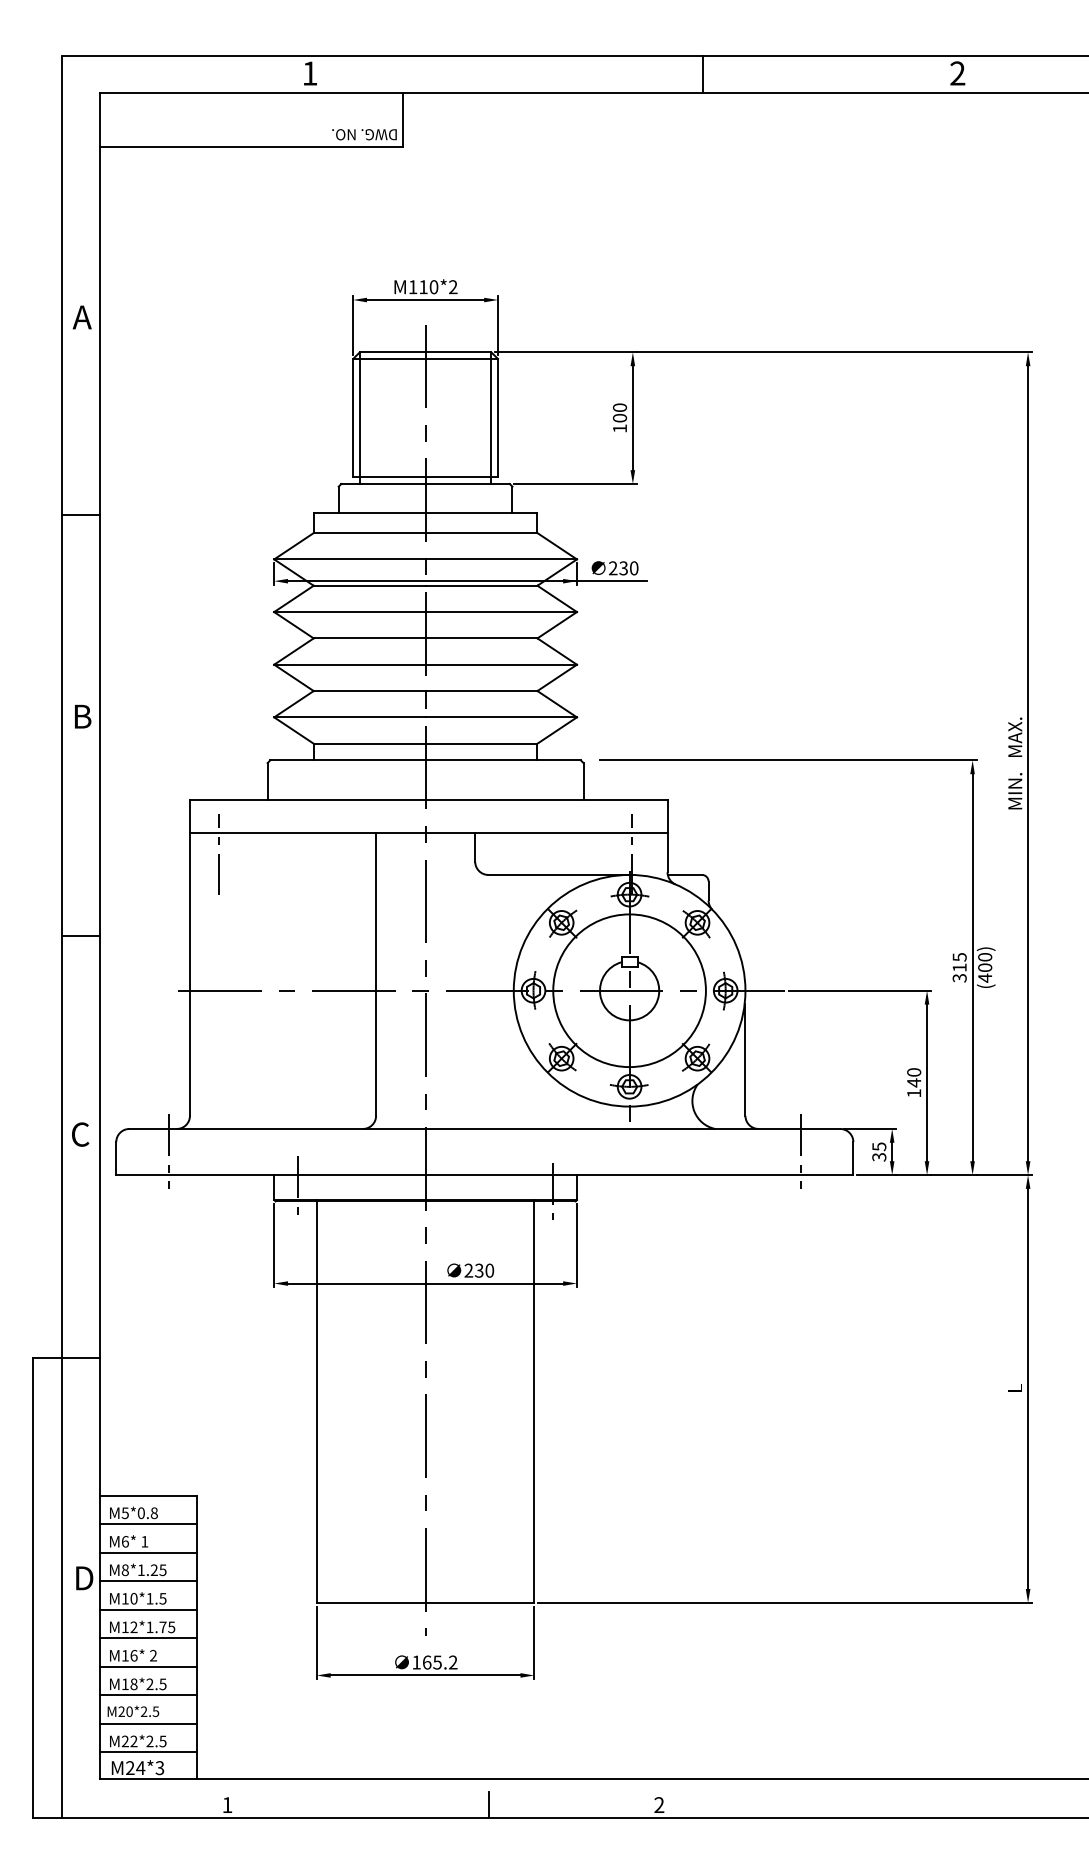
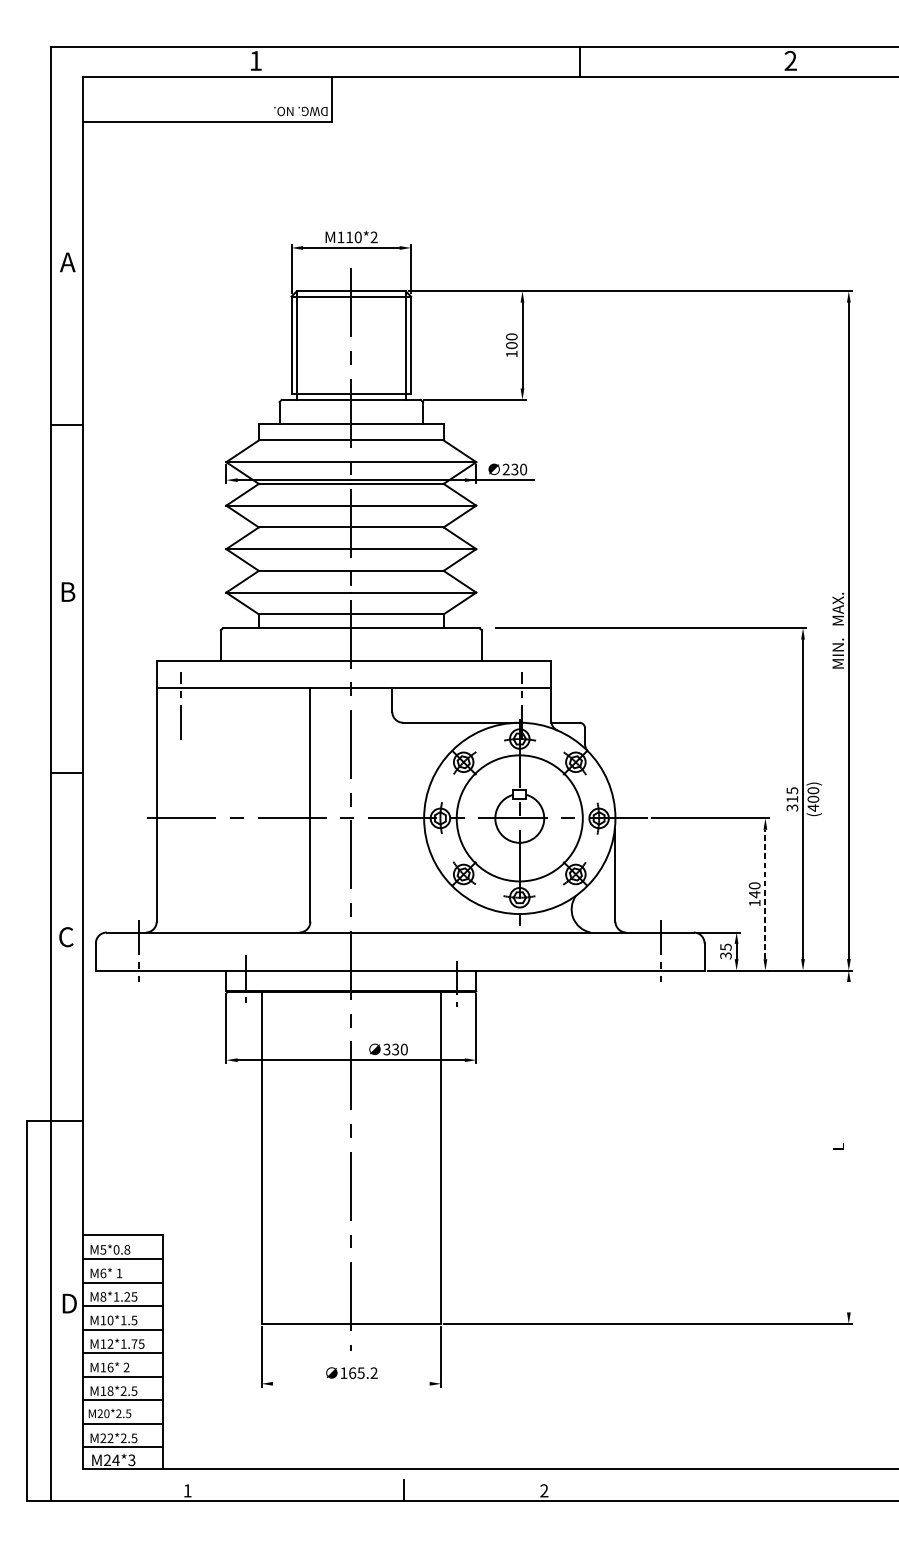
line: (927, 1082) -> (765, 894), solid -> dashed
text: (468, 1270) -> (386, 1049), 230 -> 330
line: (1028, 1388) -> (849, 1146), removed
line: (425, 1675) -> (351, 1383), removed

